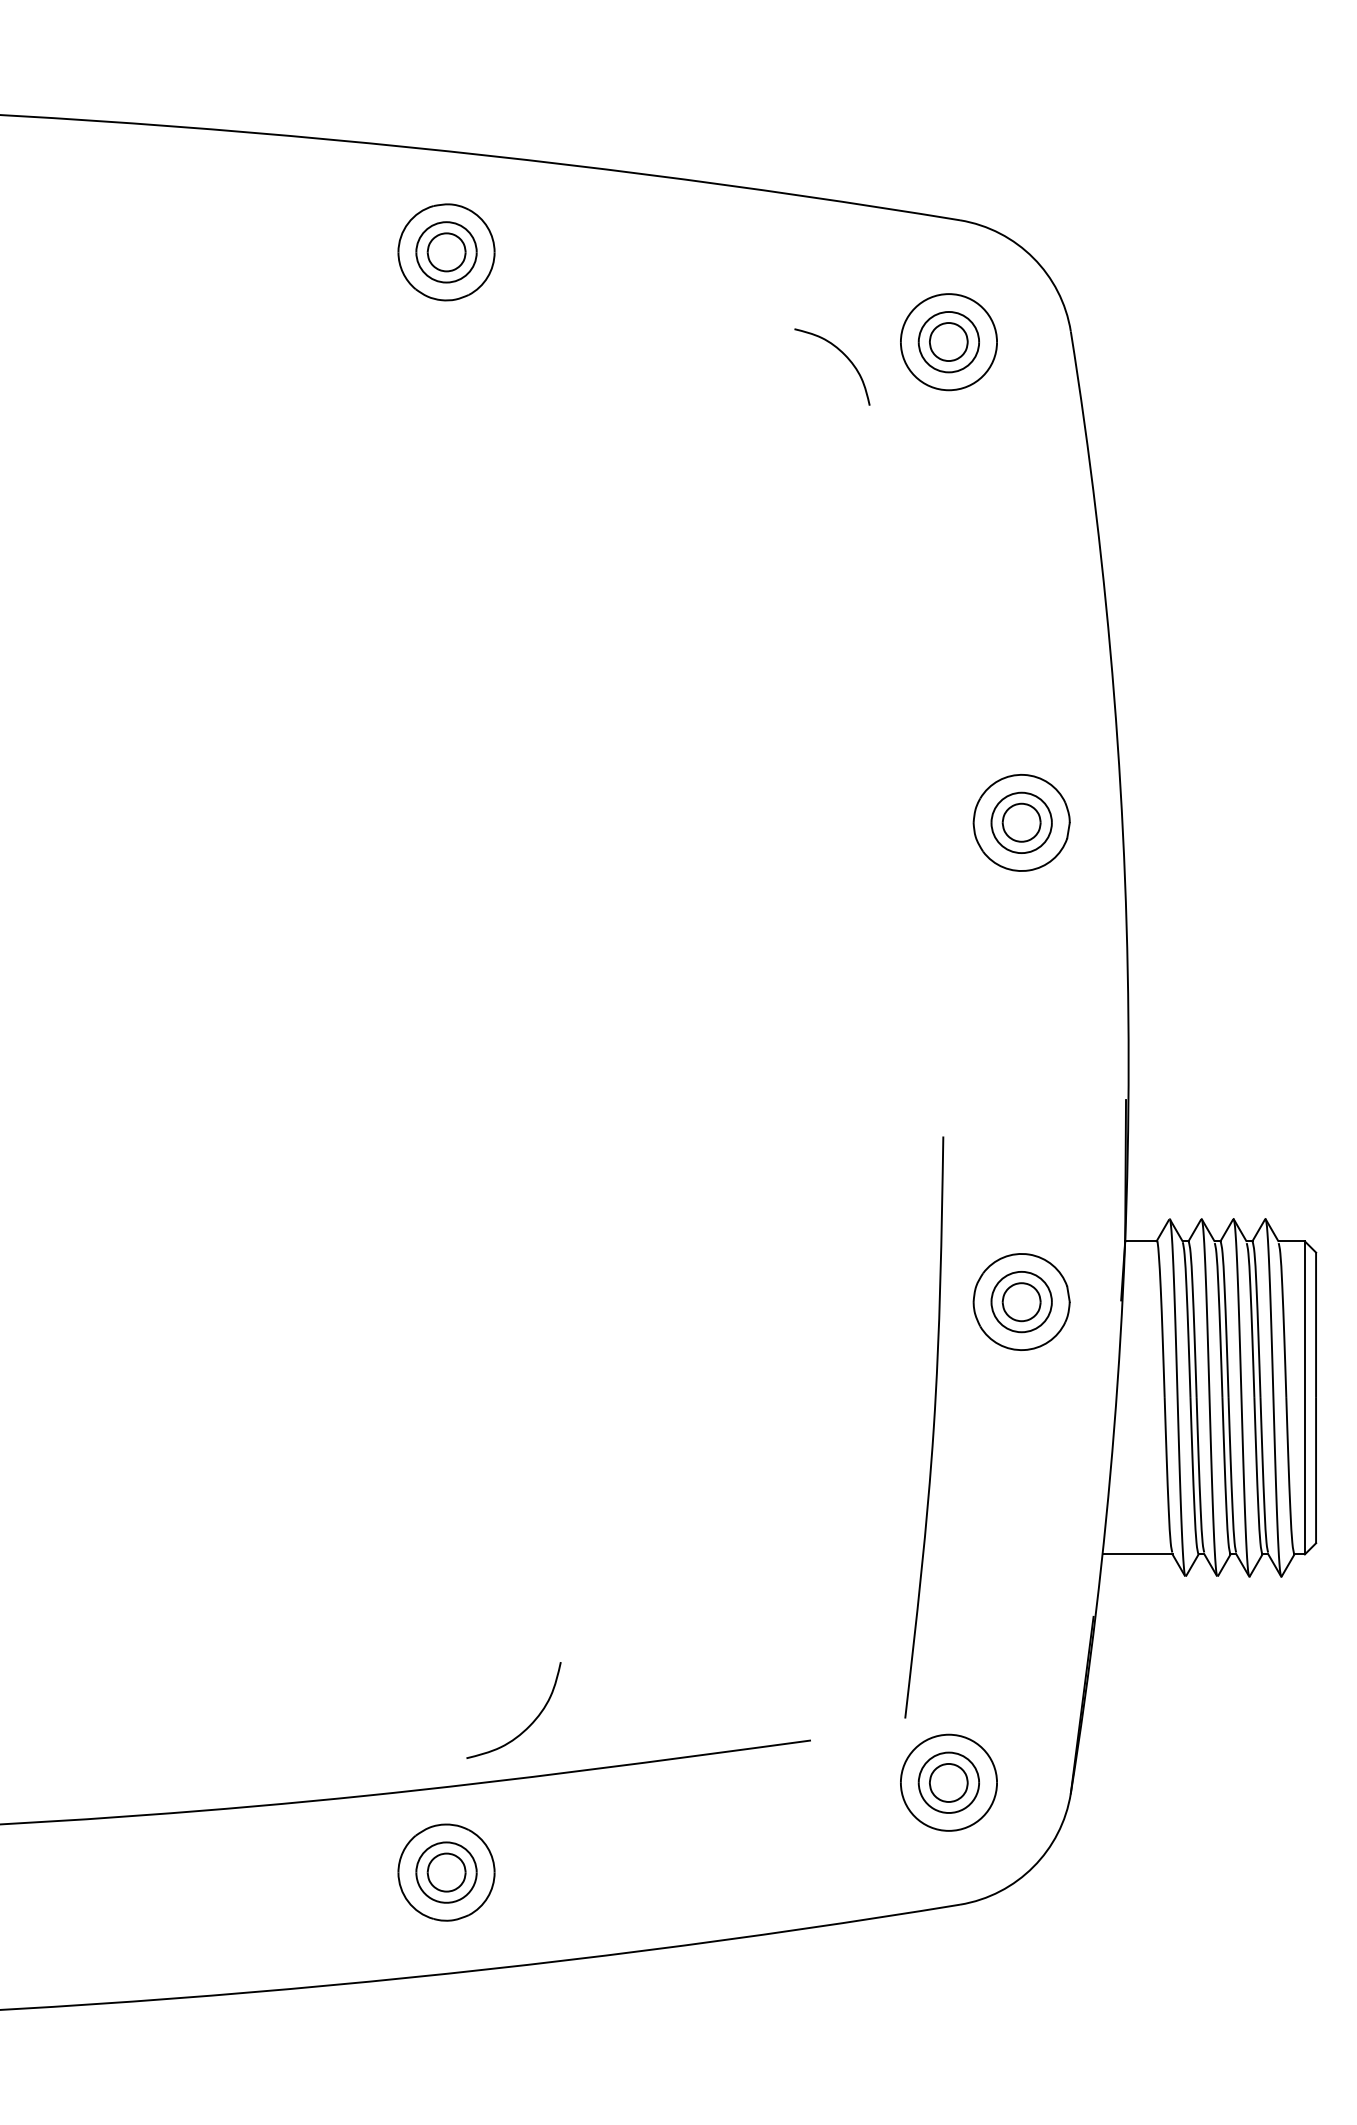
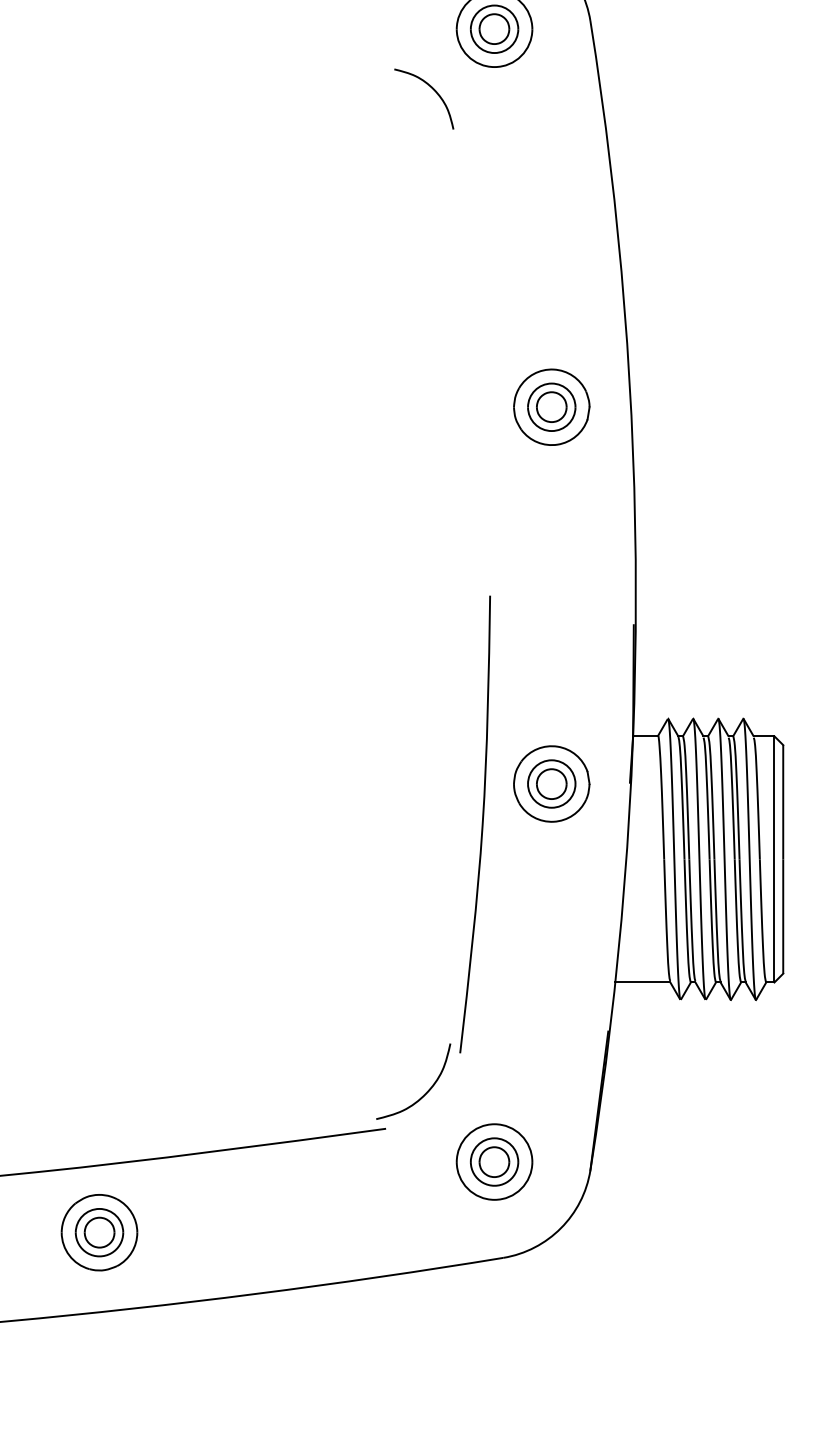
curve: (843, 354) -> (432, 89), moved
curve: (932, 1427) -> (481, 824), moved
curve: (528, 1725) -> (425, 1093), moved

